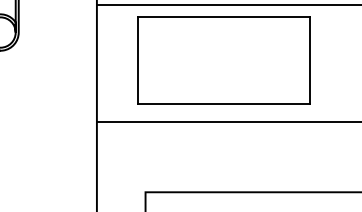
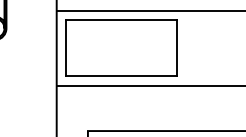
part: (224, 59) -> (121, 47), moved

